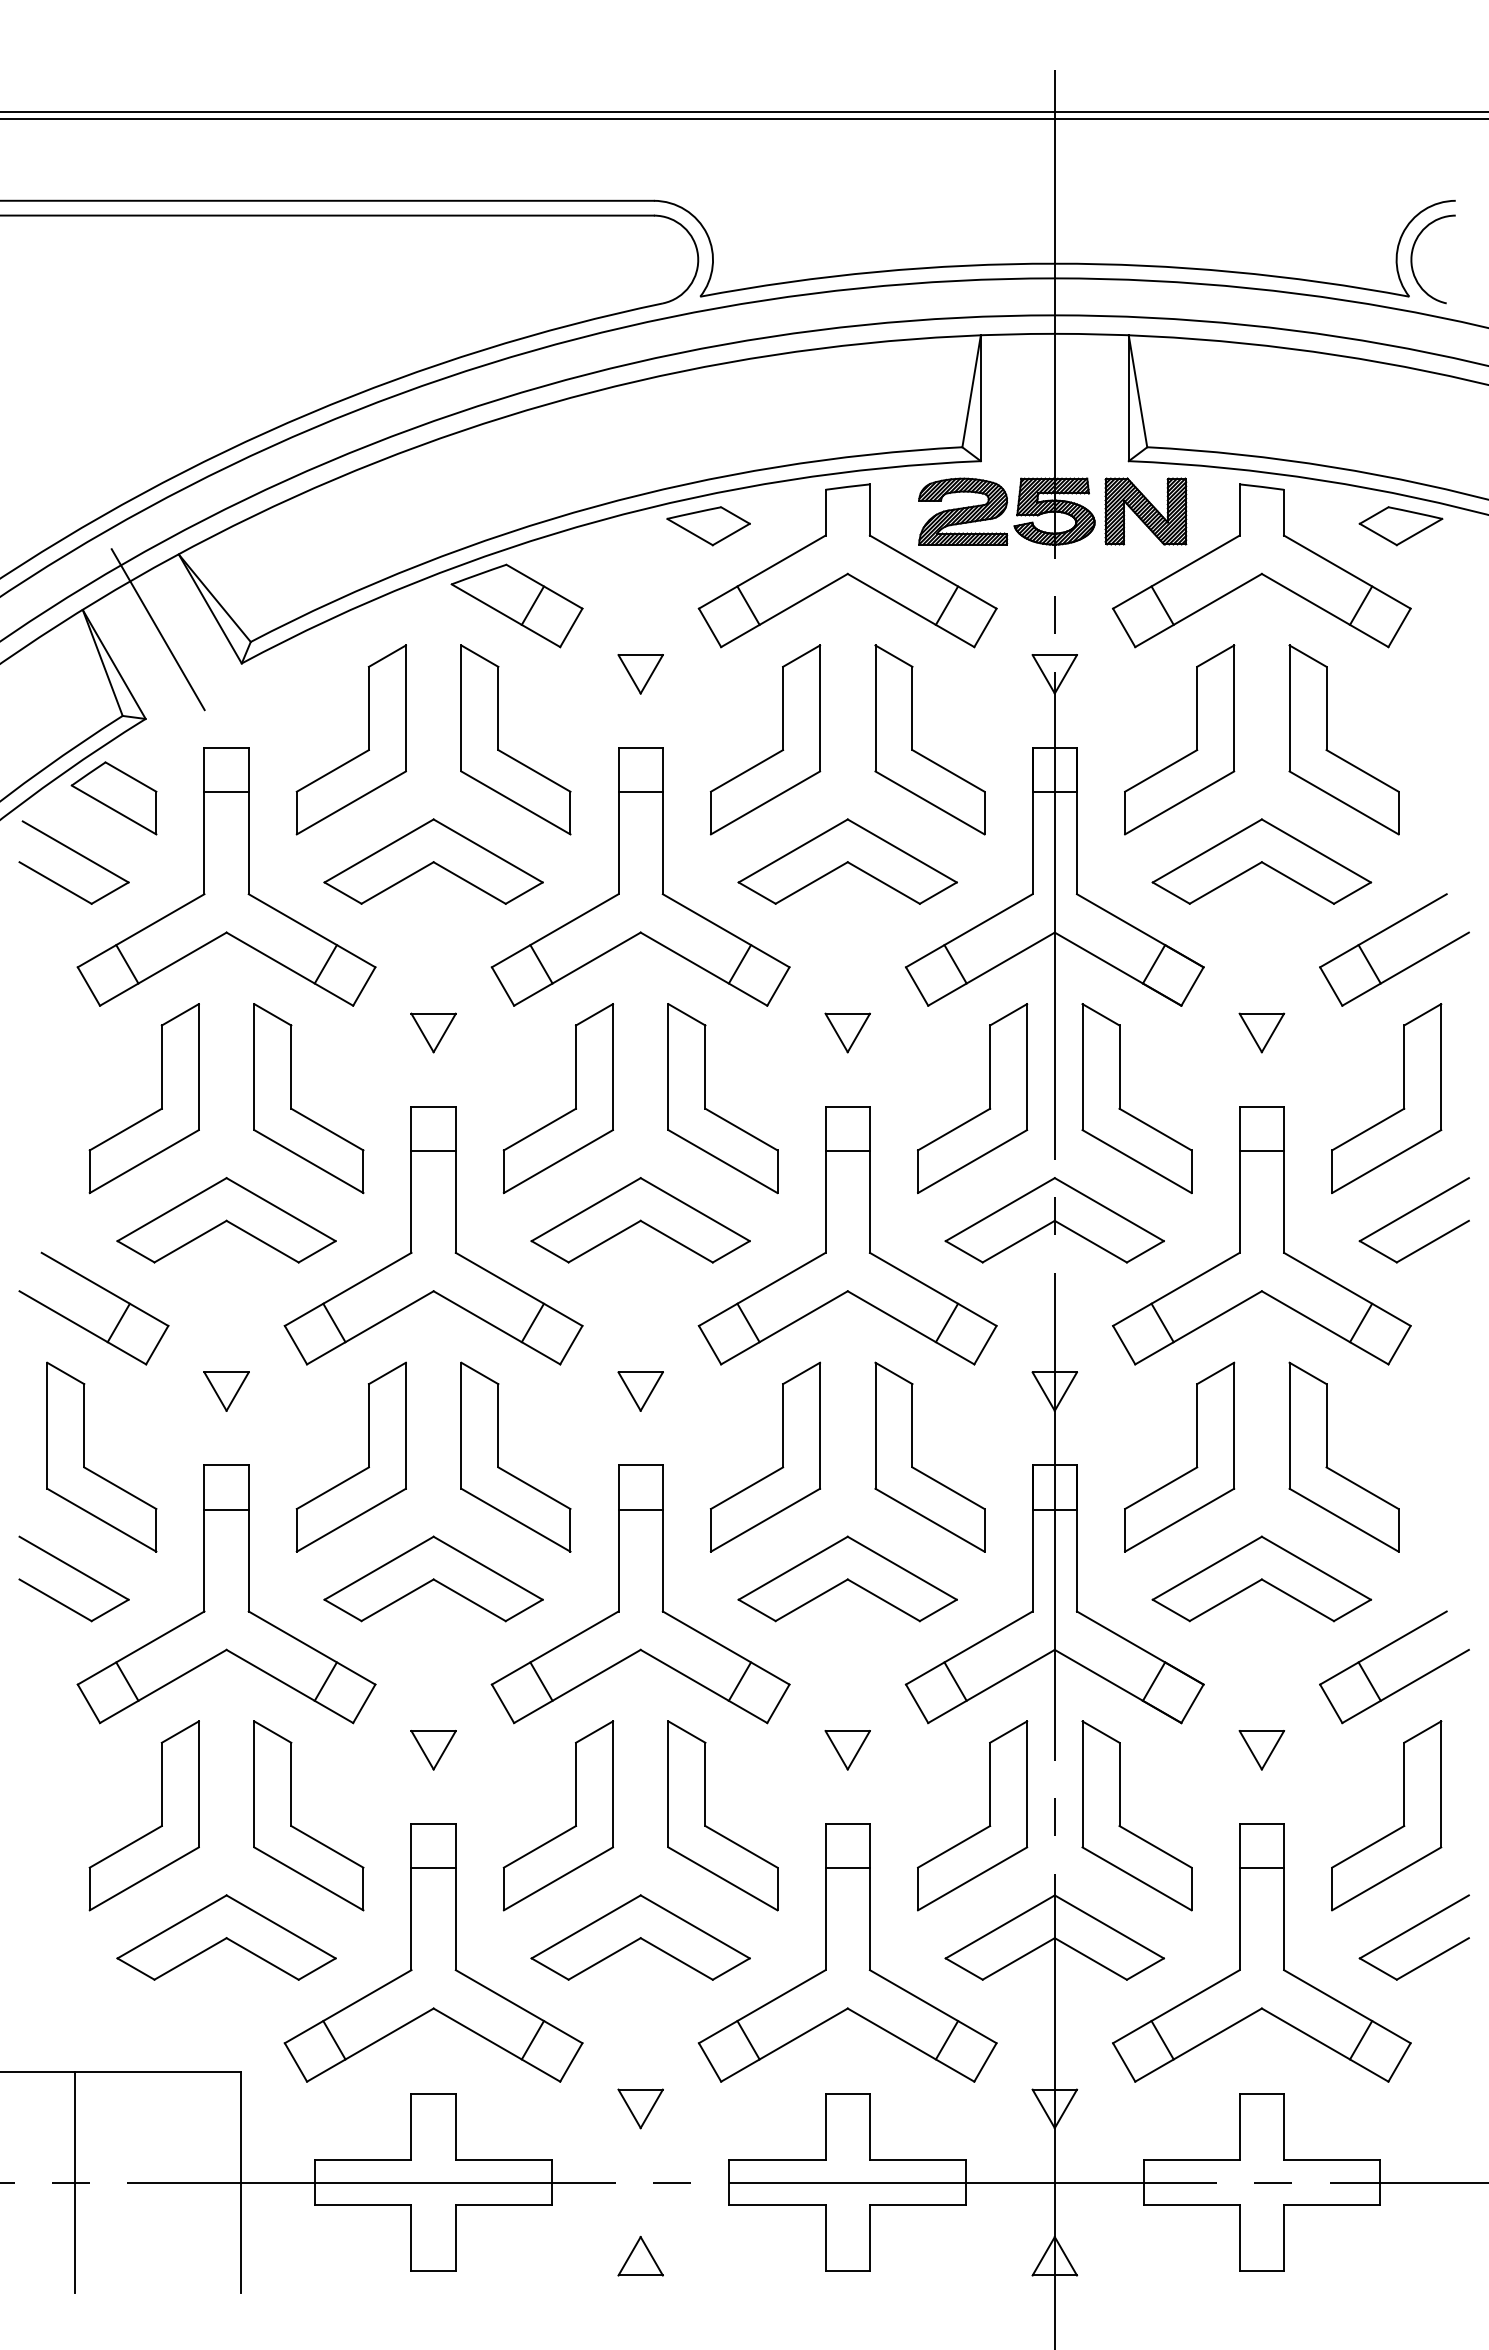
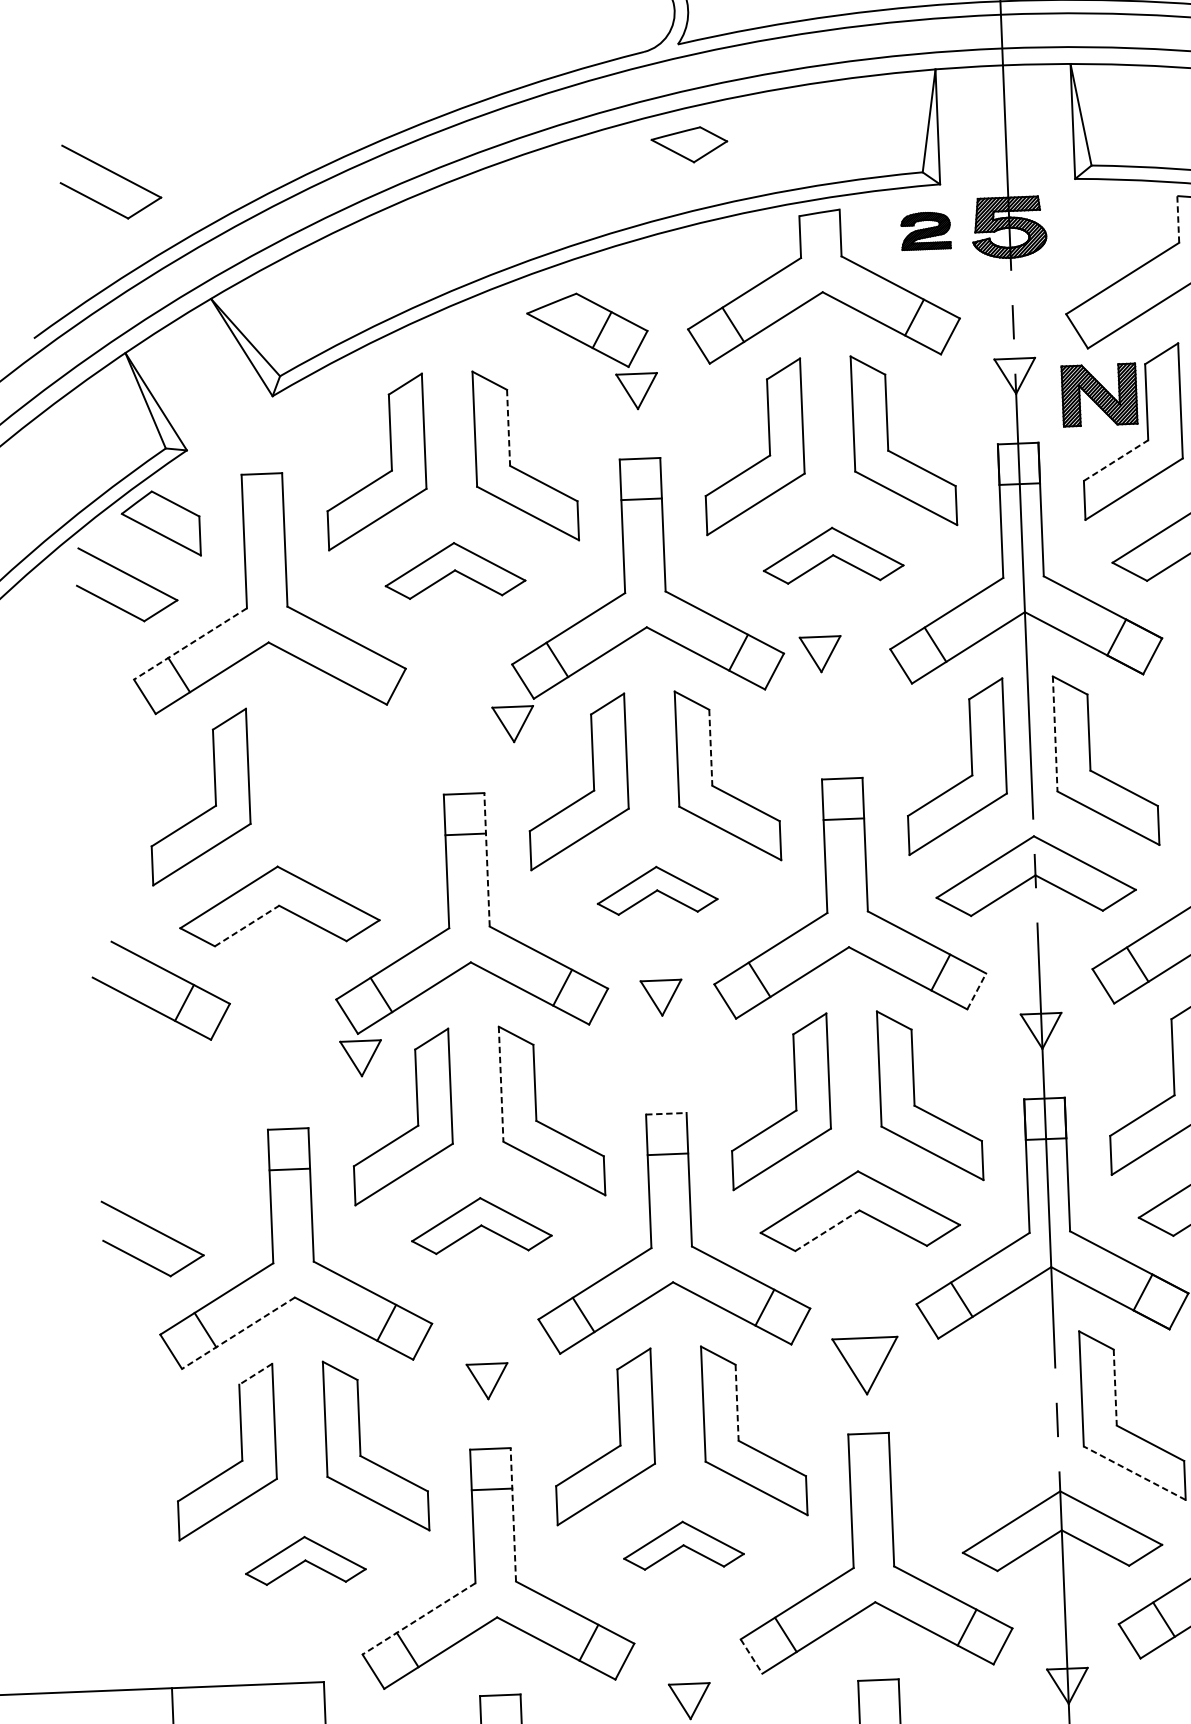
part: (79, 414) -> (115, 174), added
line: (1239, 510) -> (1178, 219), solid -> dashed
part: (963, 511) -> (926, 230), size x0.6
part: (1145, 511) -> (1099, 395), moved
part: (708, 526) -> (689, 145), moved
part: (516, 605) -> (587, 330), moved
line: (1162, 605) -> (1111, 309), removed
line: (158, 629) -> (195, 368), removed
line: (498, 708) -> (508, 427), solid -> dashed
line: (1161, 770) -> (1116, 460), solid -> dashed
line: (226, 792) -> (263, 514), removed
part: (433, 861) -> (454, 570), size x0.7
part: (847, 861) -> (833, 554), size x0.7
line: (140, 931) -> (189, 644), solid -> dashed
line: (325, 964) -> (360, 668), removed
part: (433, 1032) -> (513, 724), moved
part: (847, 1032) -> (820, 654), moved
line: (705, 1067) -> (710, 748), solid -> dashed
line: (1082, 1067) -> (1055, 734), solid -> dashed
part: (298, 1111) -> (340, 803), removed
line: (455, 1179) -> (486, 859), solid -> dashed
part: (640, 1220) -> (657, 890), size x0.6
line: (190, 1241) -> (247, 925), solid -> dashed
line: (985, 1344) -> (976, 990), solid -> dashed
part: (226, 1391) -> (361, 1058), moved
part: (640, 1391) -> (661, 997), moved
line: (461, 1426) -> (501, 1084), solid -> dashed
part: (84, 1456) -> (158, 1126), removed
line: (641, 1465) -> (667, 1113), solid -> dashed
part: (433, 1578) -> (481, 1224), size x0.7
line: (811, 1600) -> (827, 1230), solid -> dashed
line: (162, 1686) -> (237, 1333), solid -> dashed
line: (179, 1732) -> (254, 1374), solid -> dashed
part: (847, 1750) -> (865, 1366), size x1.6
line: (705, 1784) -> (737, 1402), solid -> dashed
line: (1119, 1784) -> (1115, 1387), solid -> dashed
part: (981, 1829) -> (990, 1433), removed
line: (847, 1868) -> (869, 1474), removed
line: (1137, 1878) -> (1135, 1472), solid -> dashed
line: (455, 1896) -> (513, 1514), solid -> dashed
part: (226, 1937) -> (305, 1560), size x0.6
part: (640, 1937) -> (683, 1544), size x0.6
line: (347, 2006) -> (418, 1618), solid -> dashed
line: (710, 2062) -> (751, 1656), solid -> dashed

